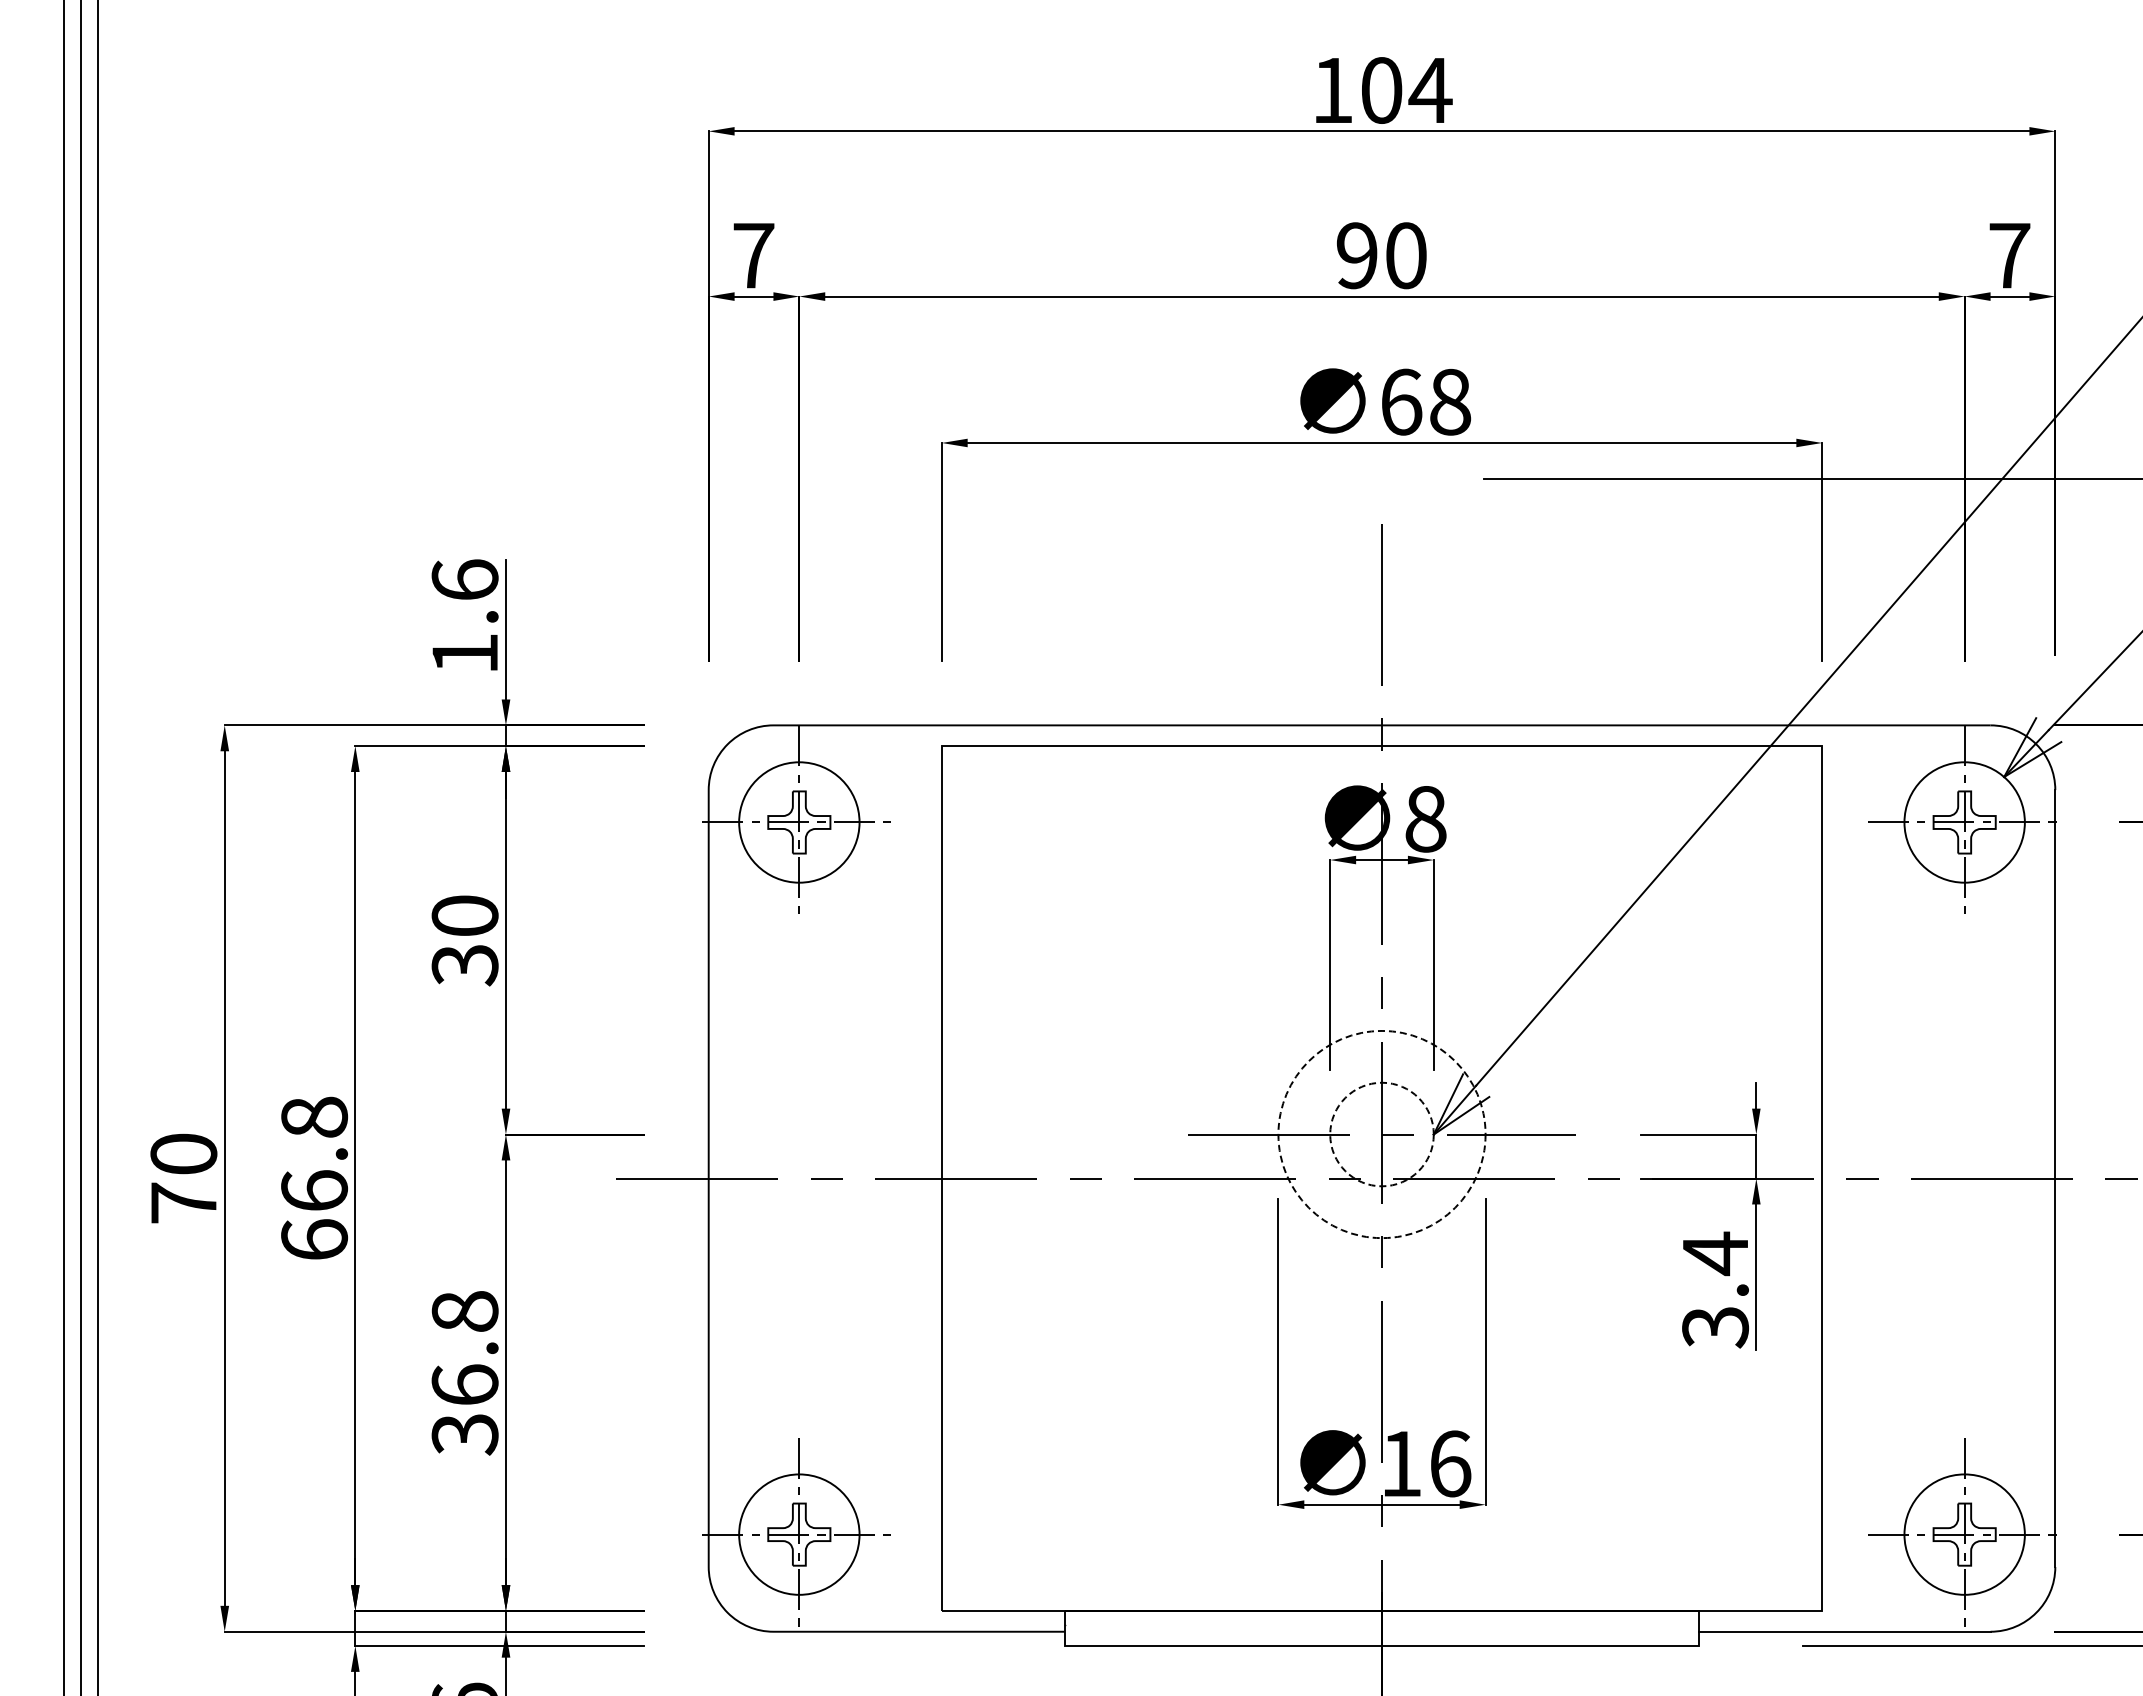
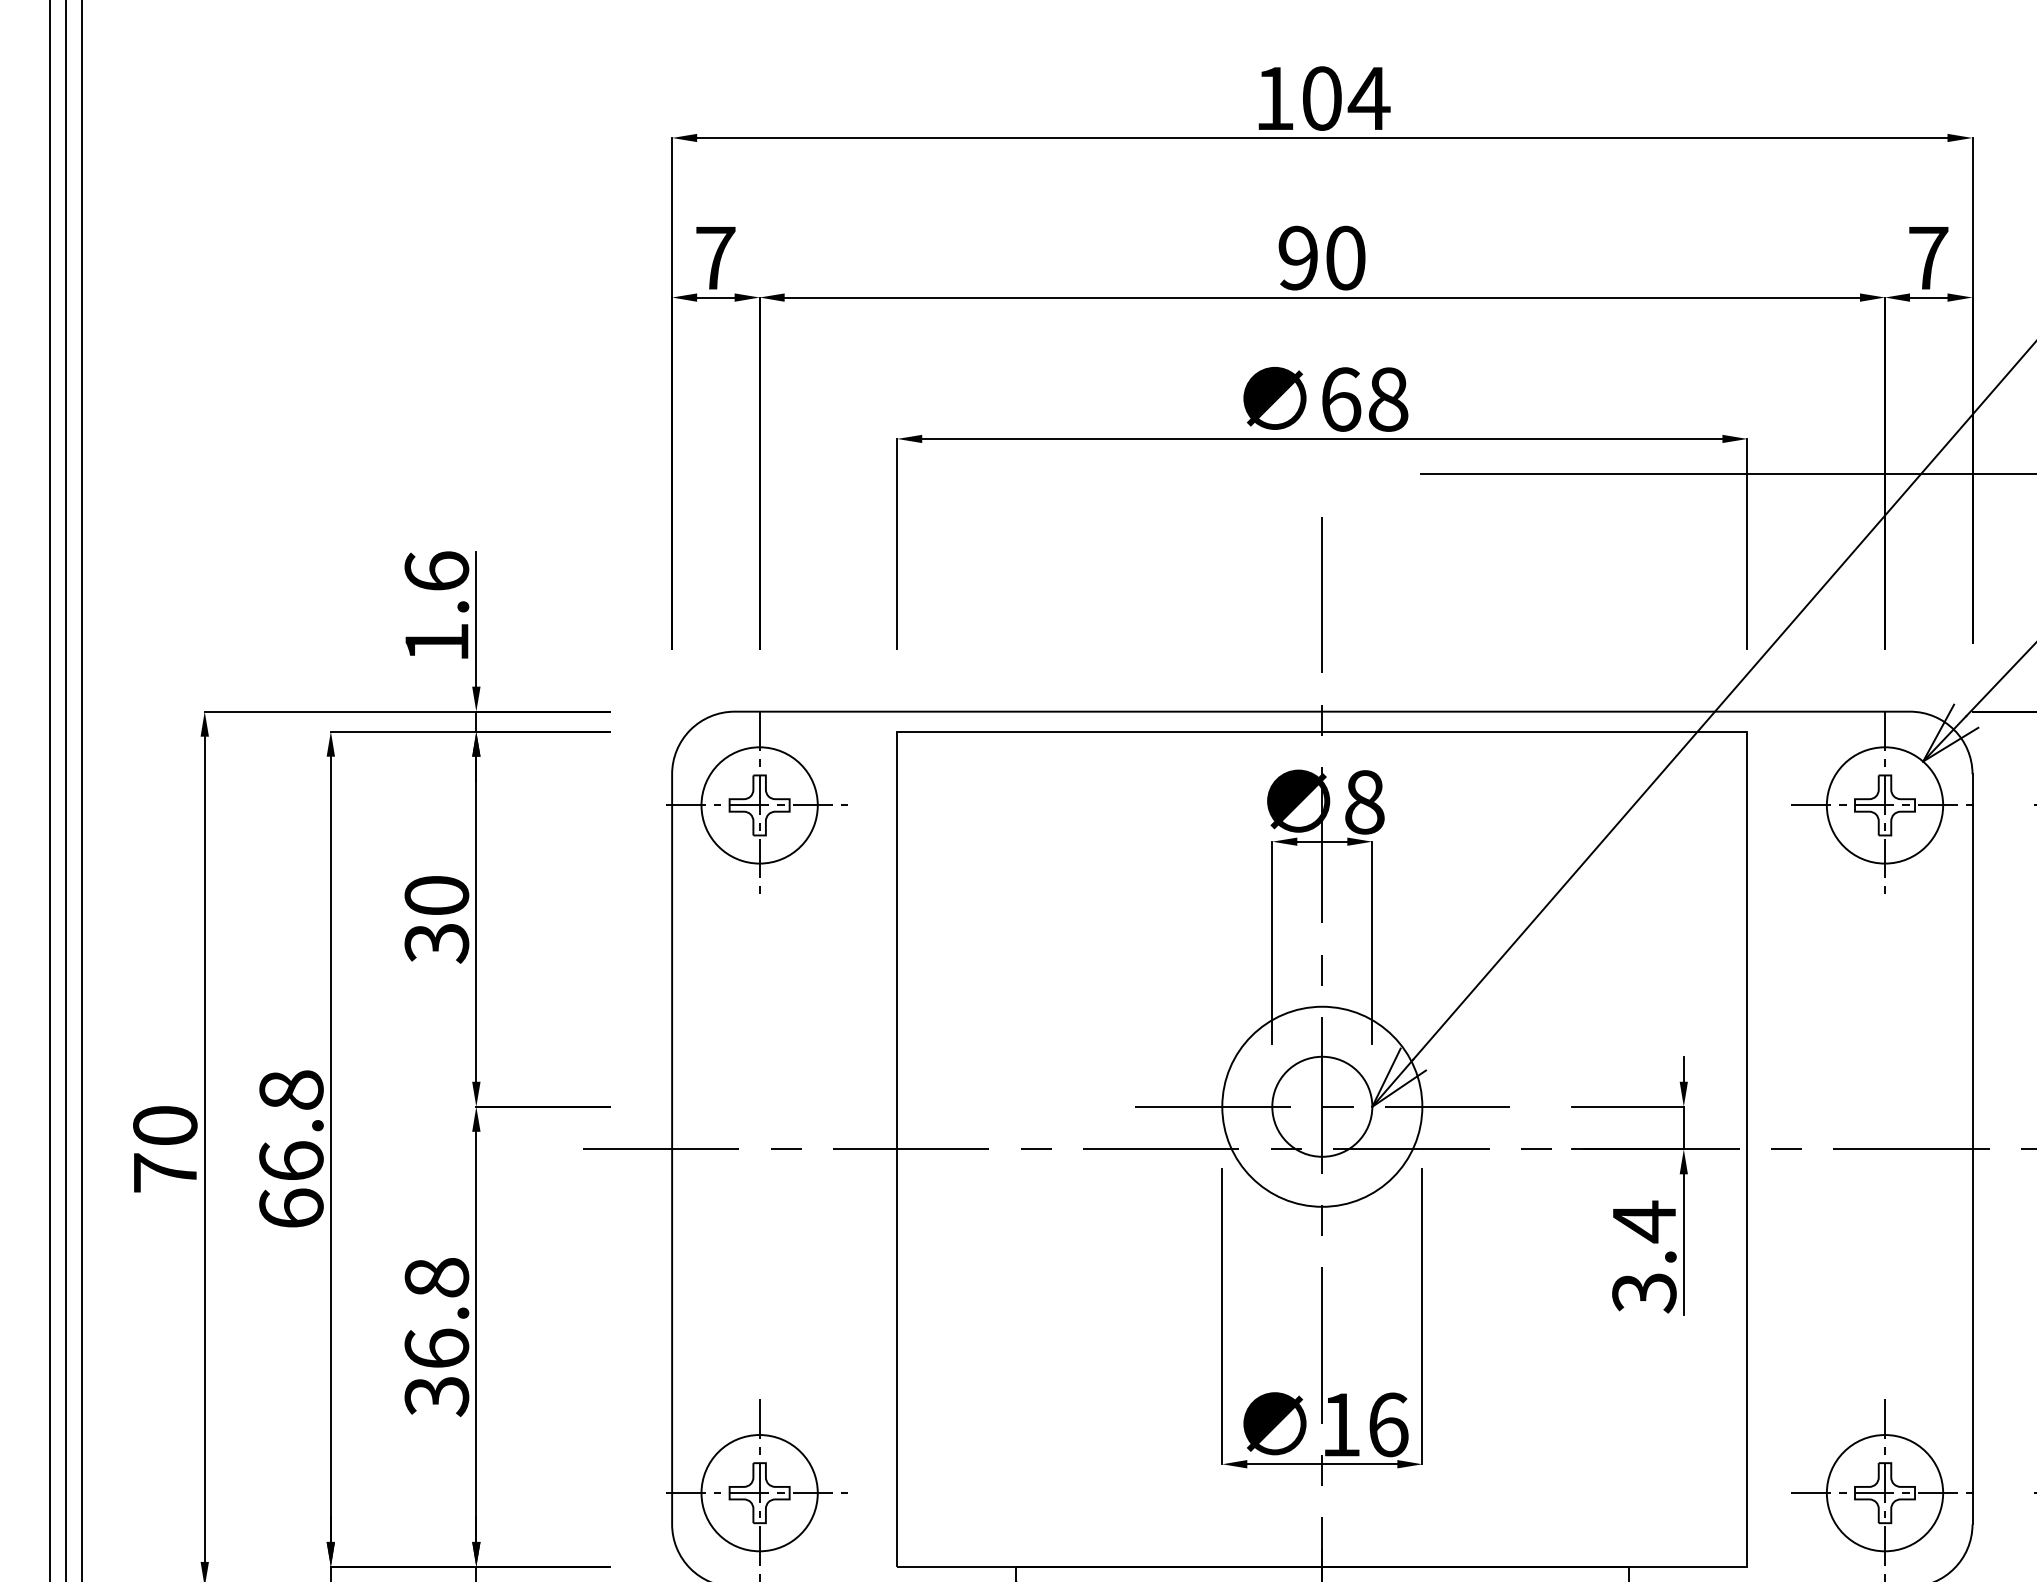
circle: (1381, 1134) -> (1321, 1106), dashed -> solid
circle: (1381, 1134) -> (1321, 1106), dashed -> solid

